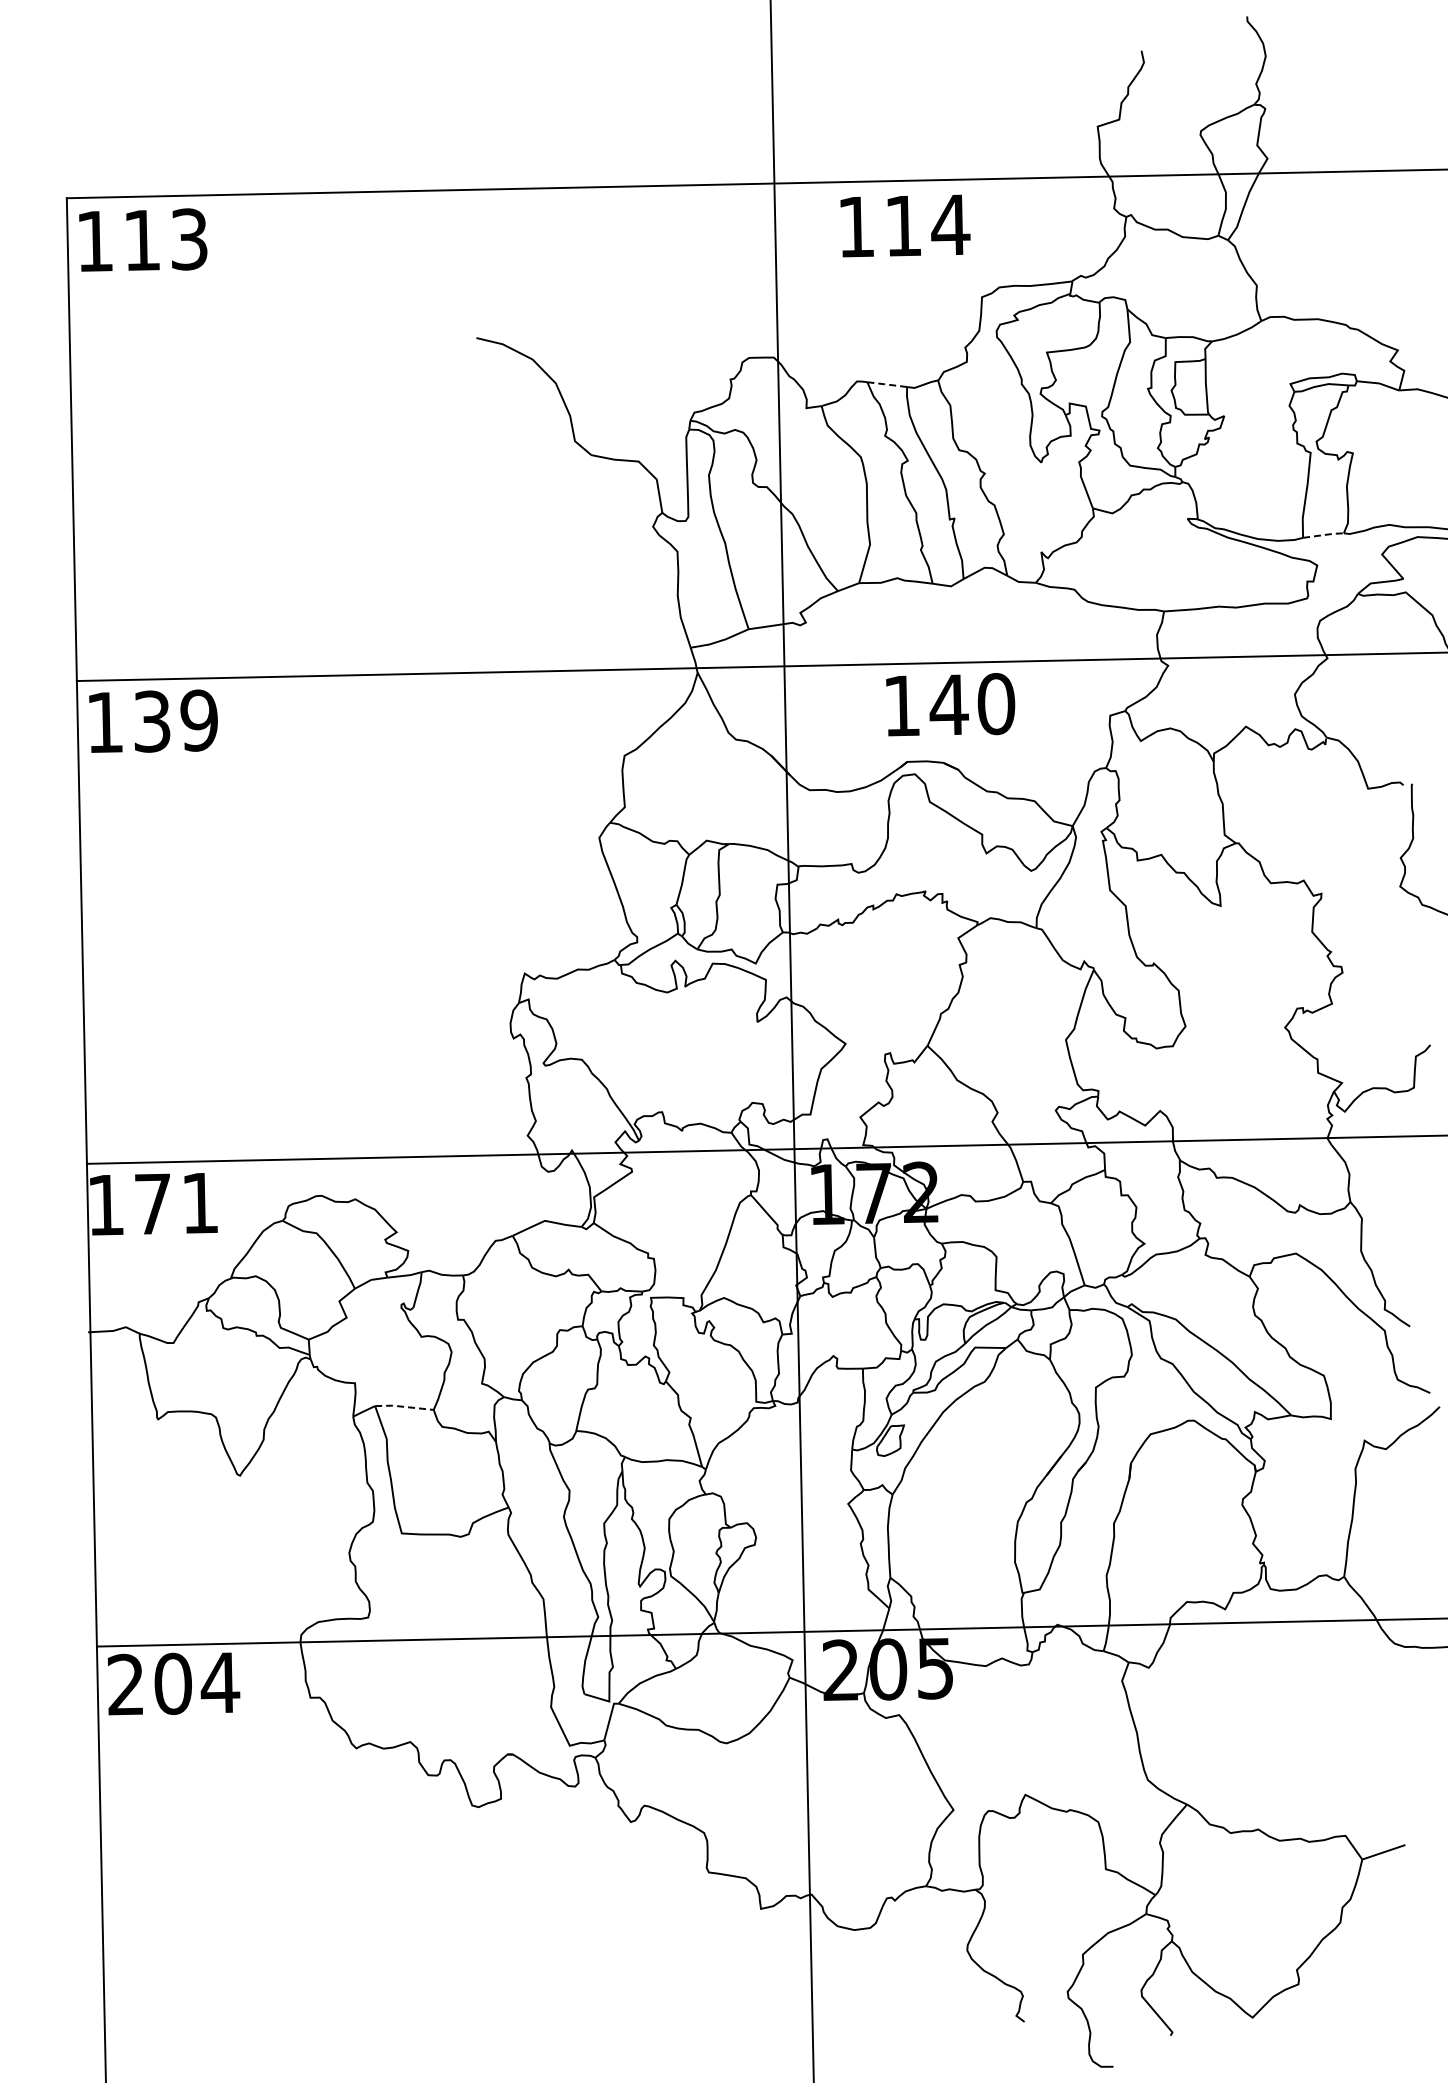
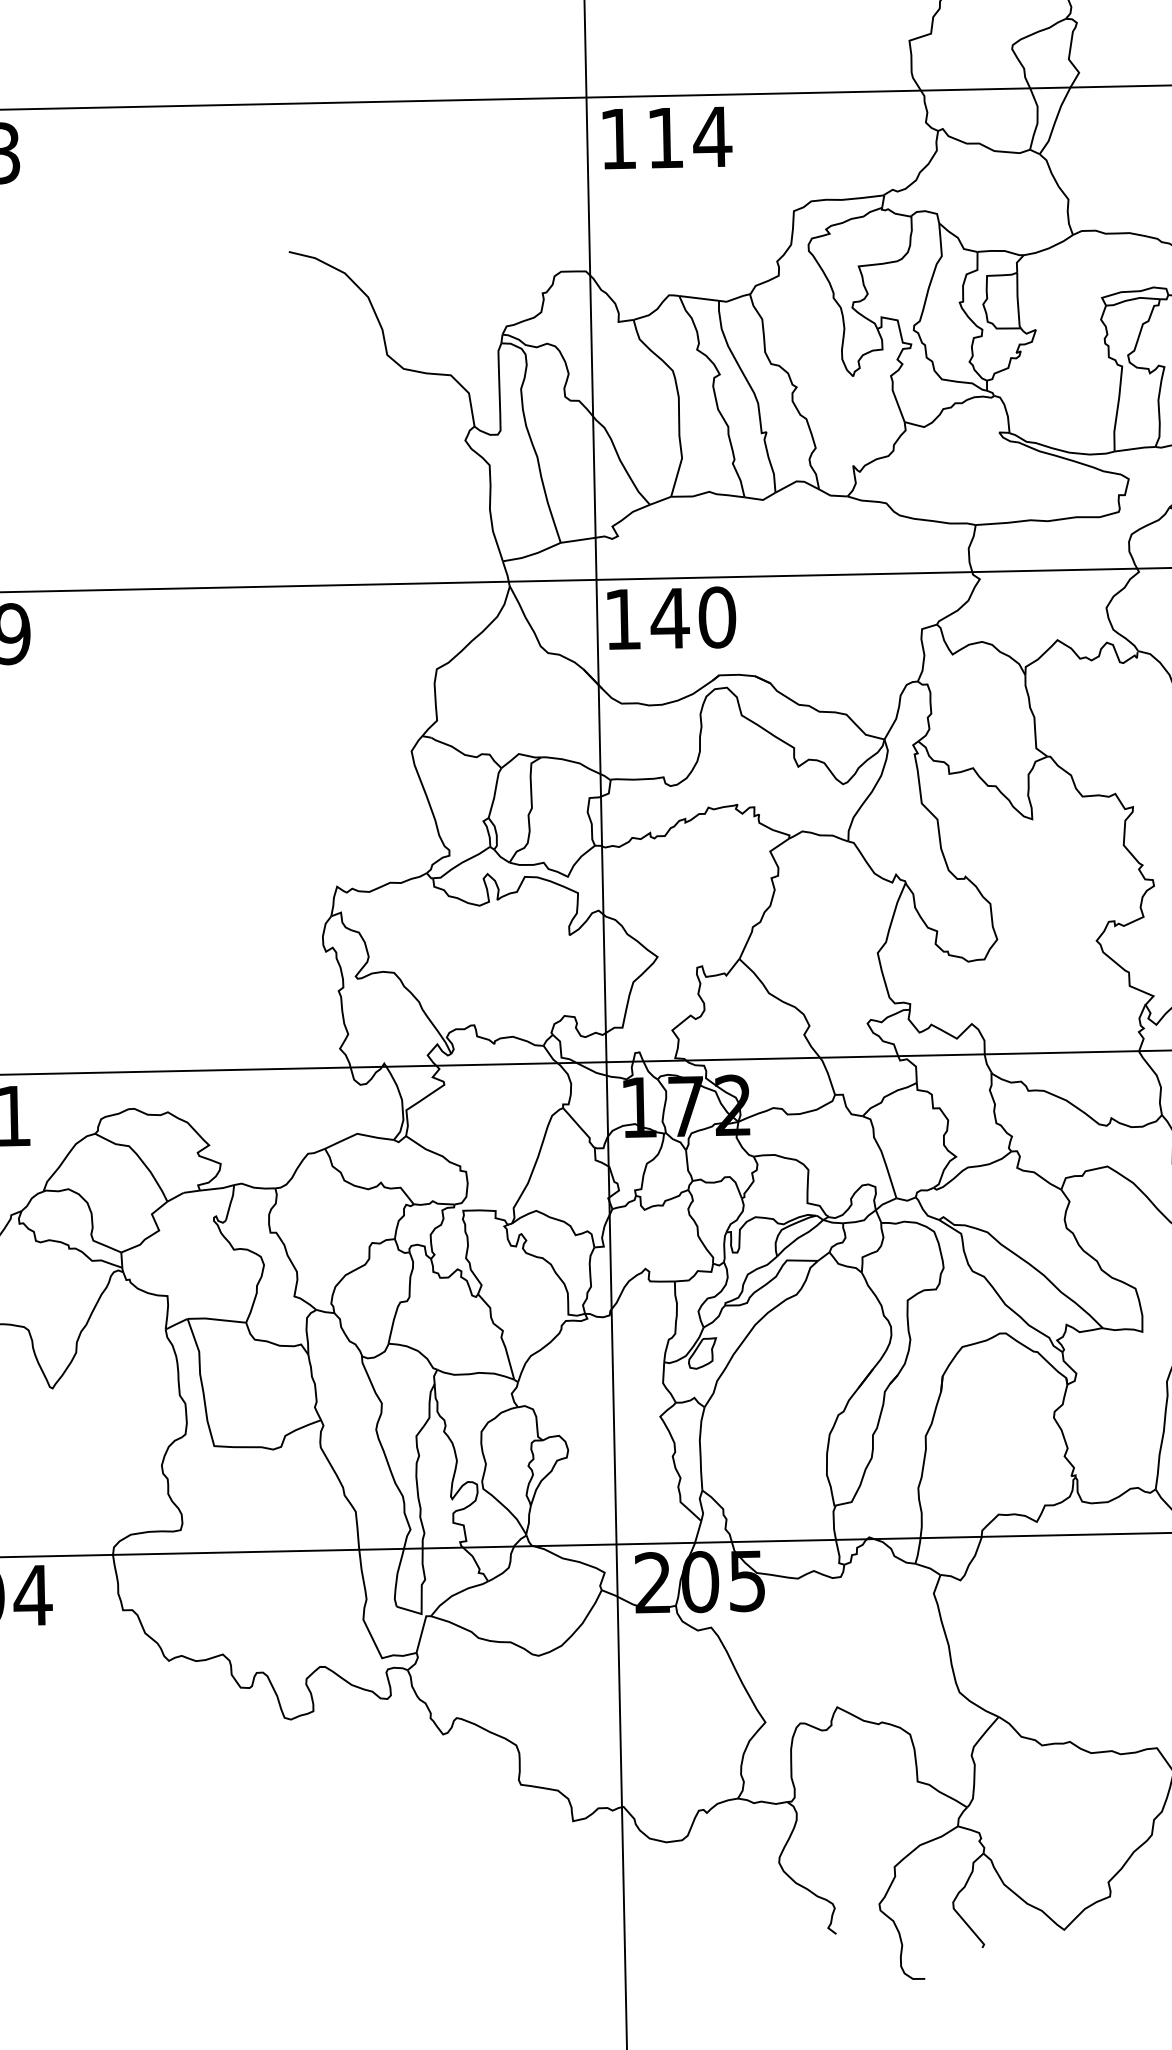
text: (905, 225) -> (667, 137), moved
line: (886, 384) -> (698, 298), dashed -> solid
line: (1324, 535) -> (1136, 449), dashed -> solid
text: (950, 704) -> (671, 618), moved
line: (404, 1406) -> (216, 1319), dashed -> solid

